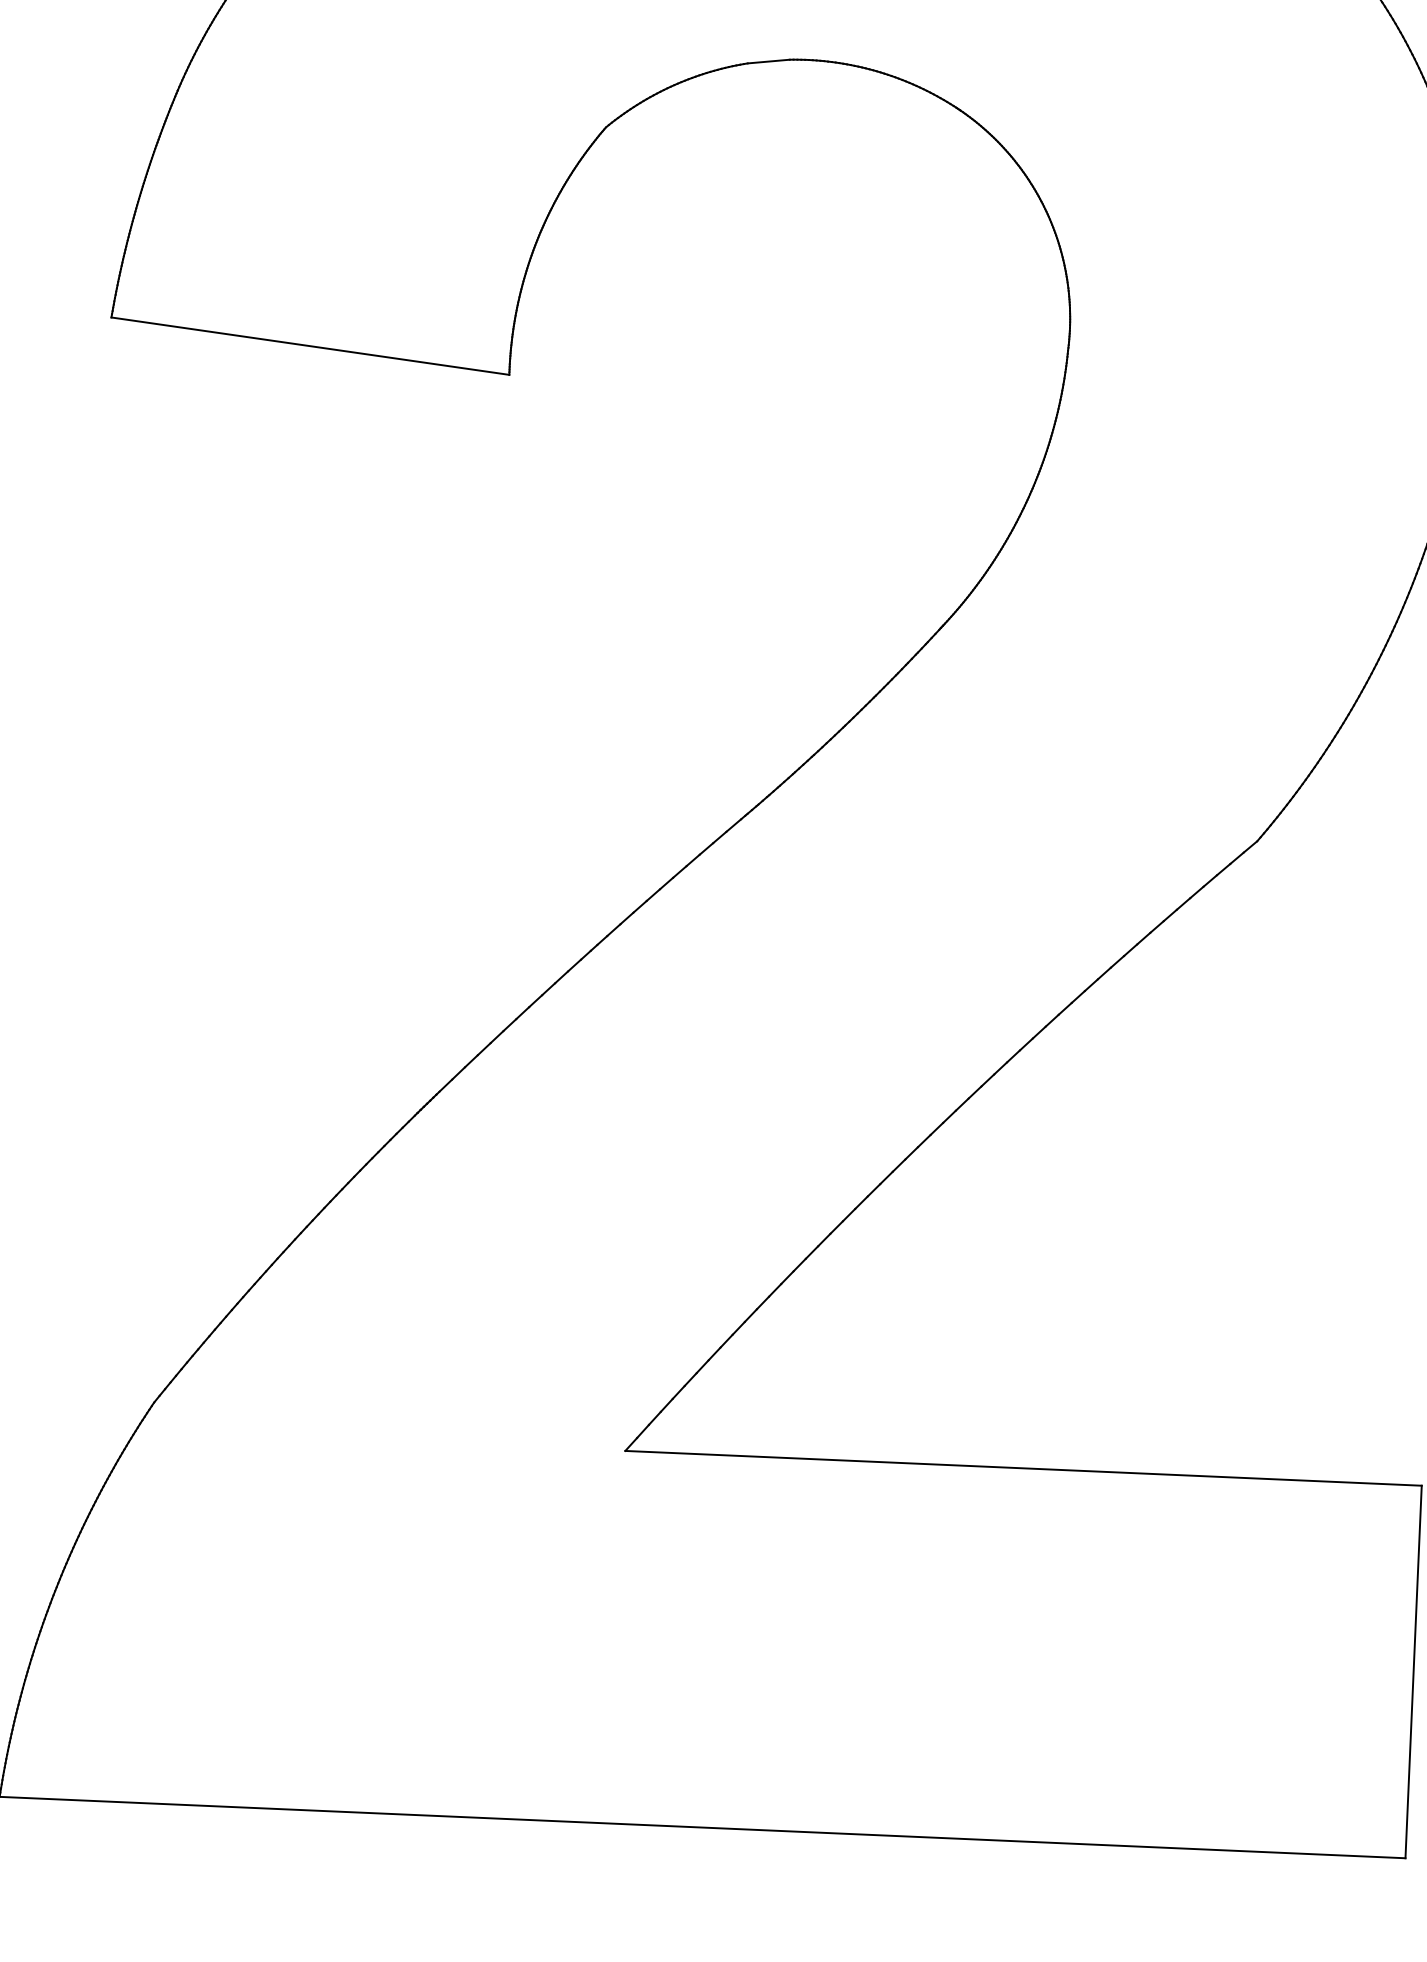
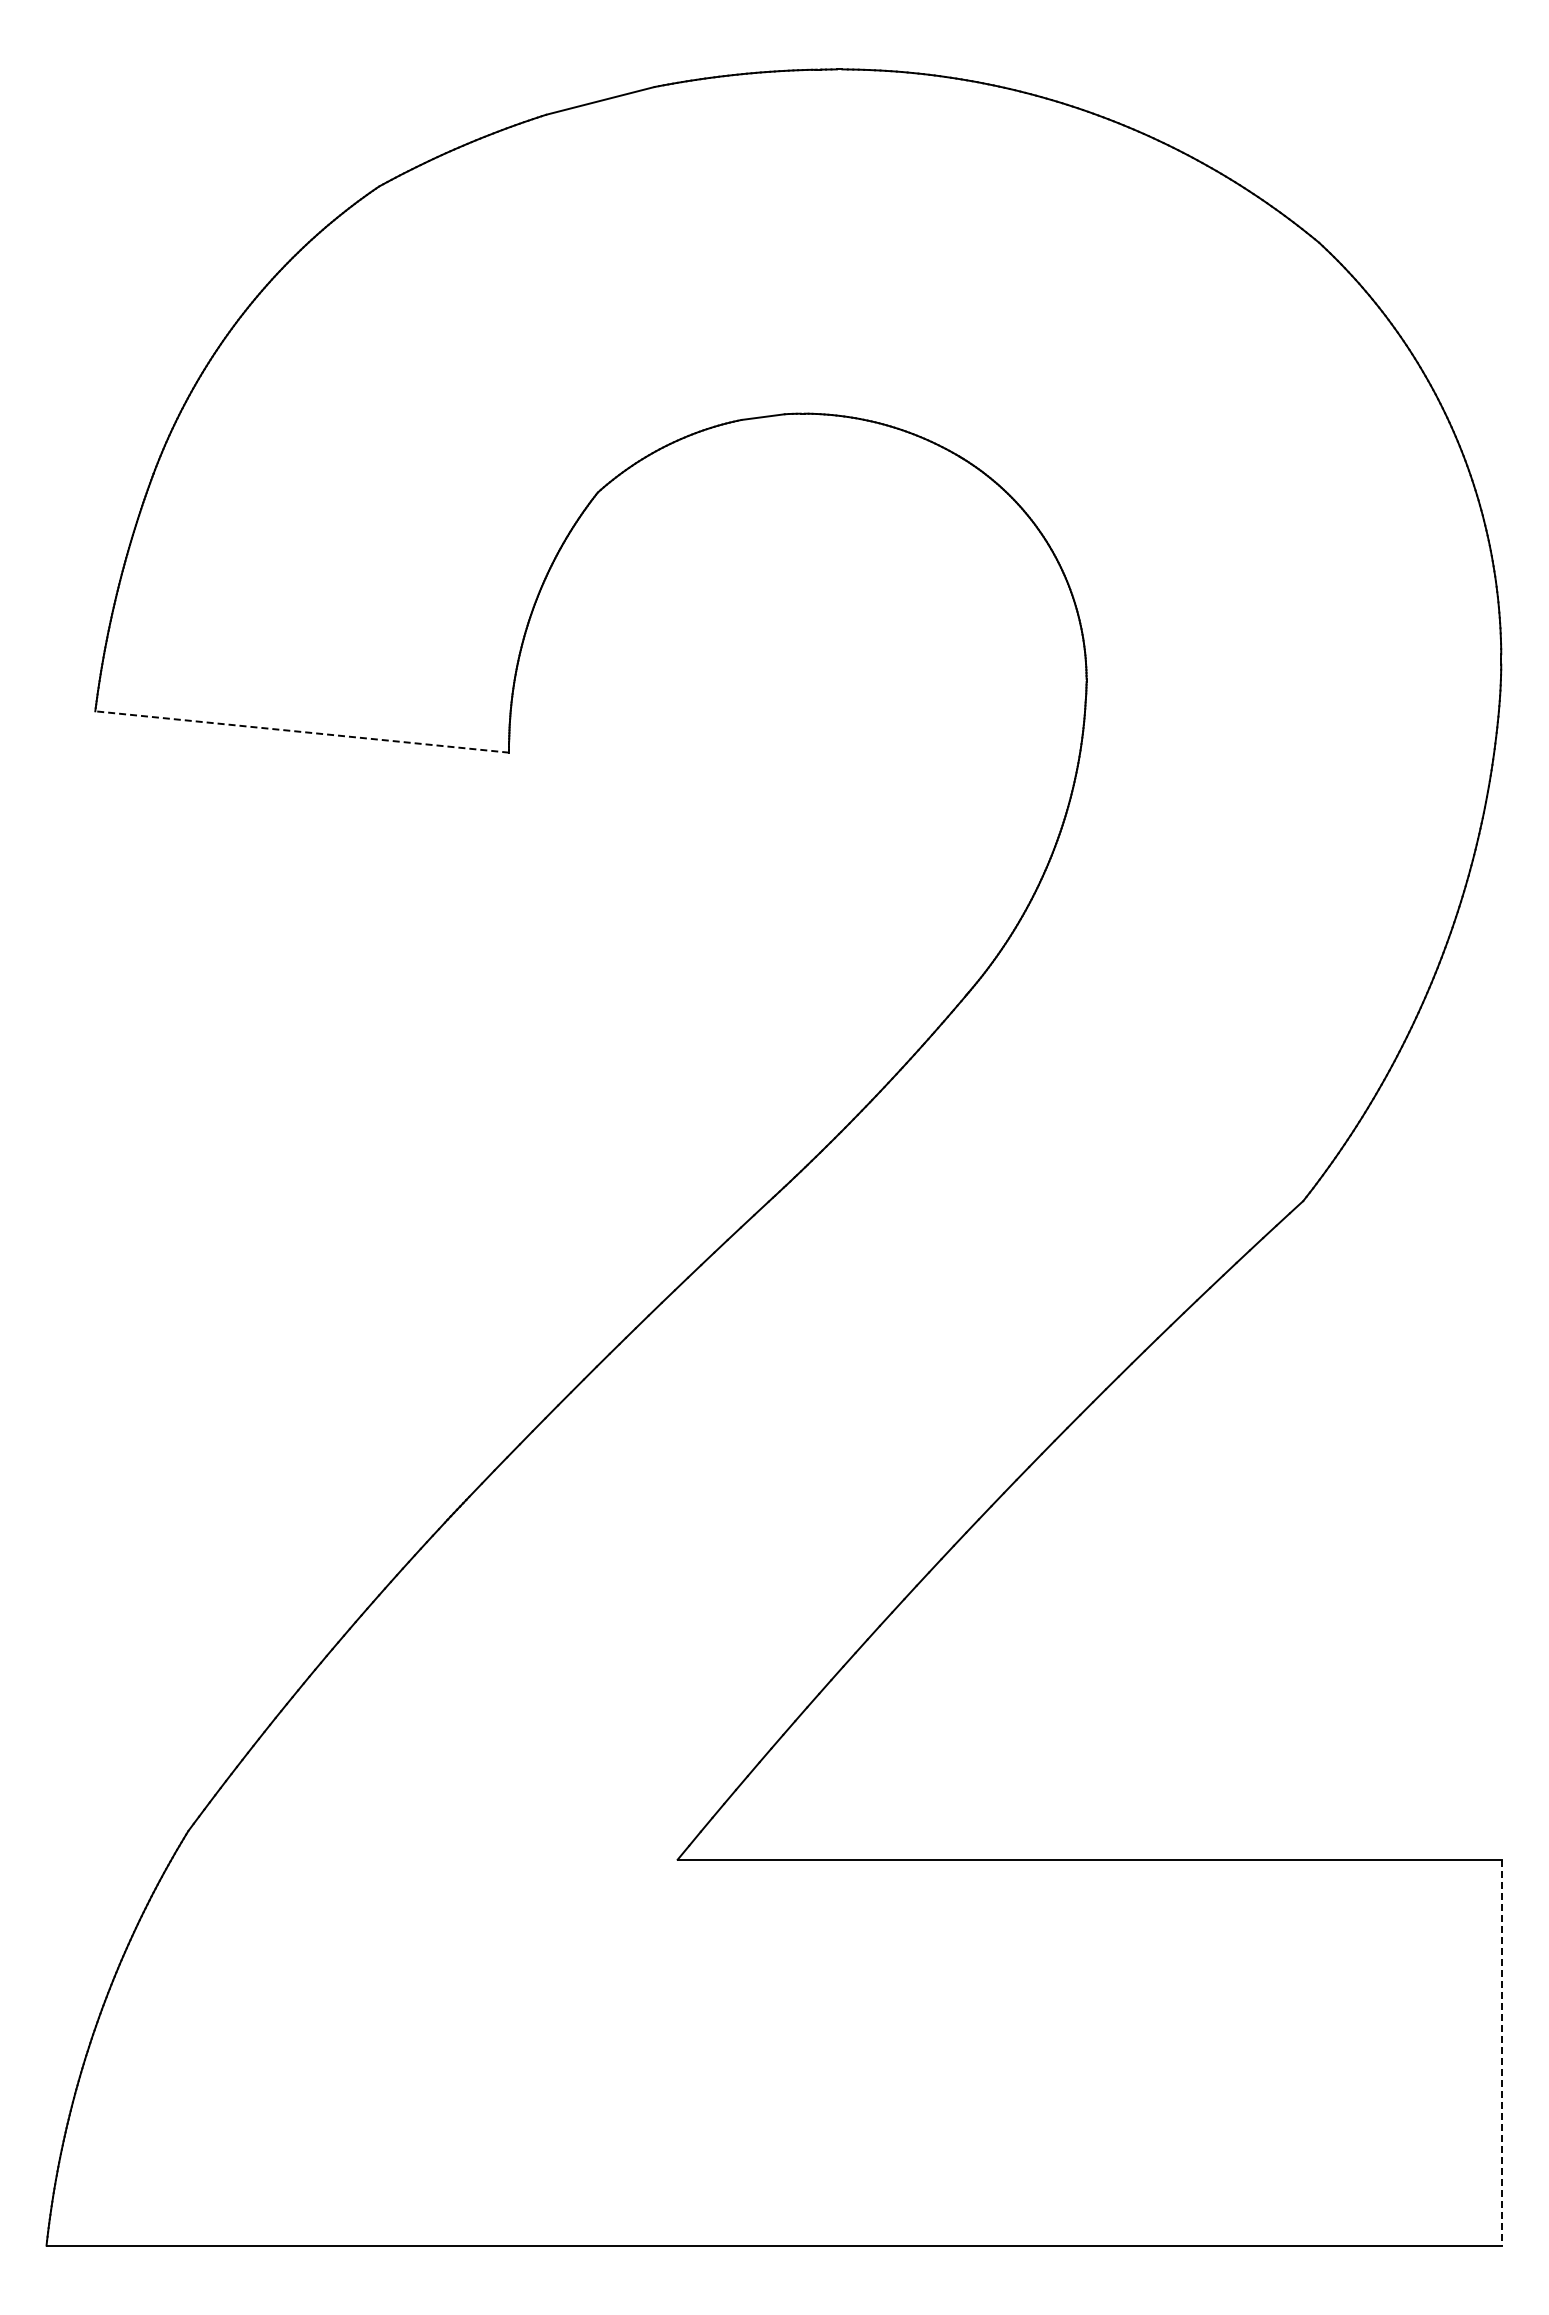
line: (310, 346) -> (302, 732), solid -> dashed
line: (1413, 1671) -> (1502, 2052), solid -> dashed

